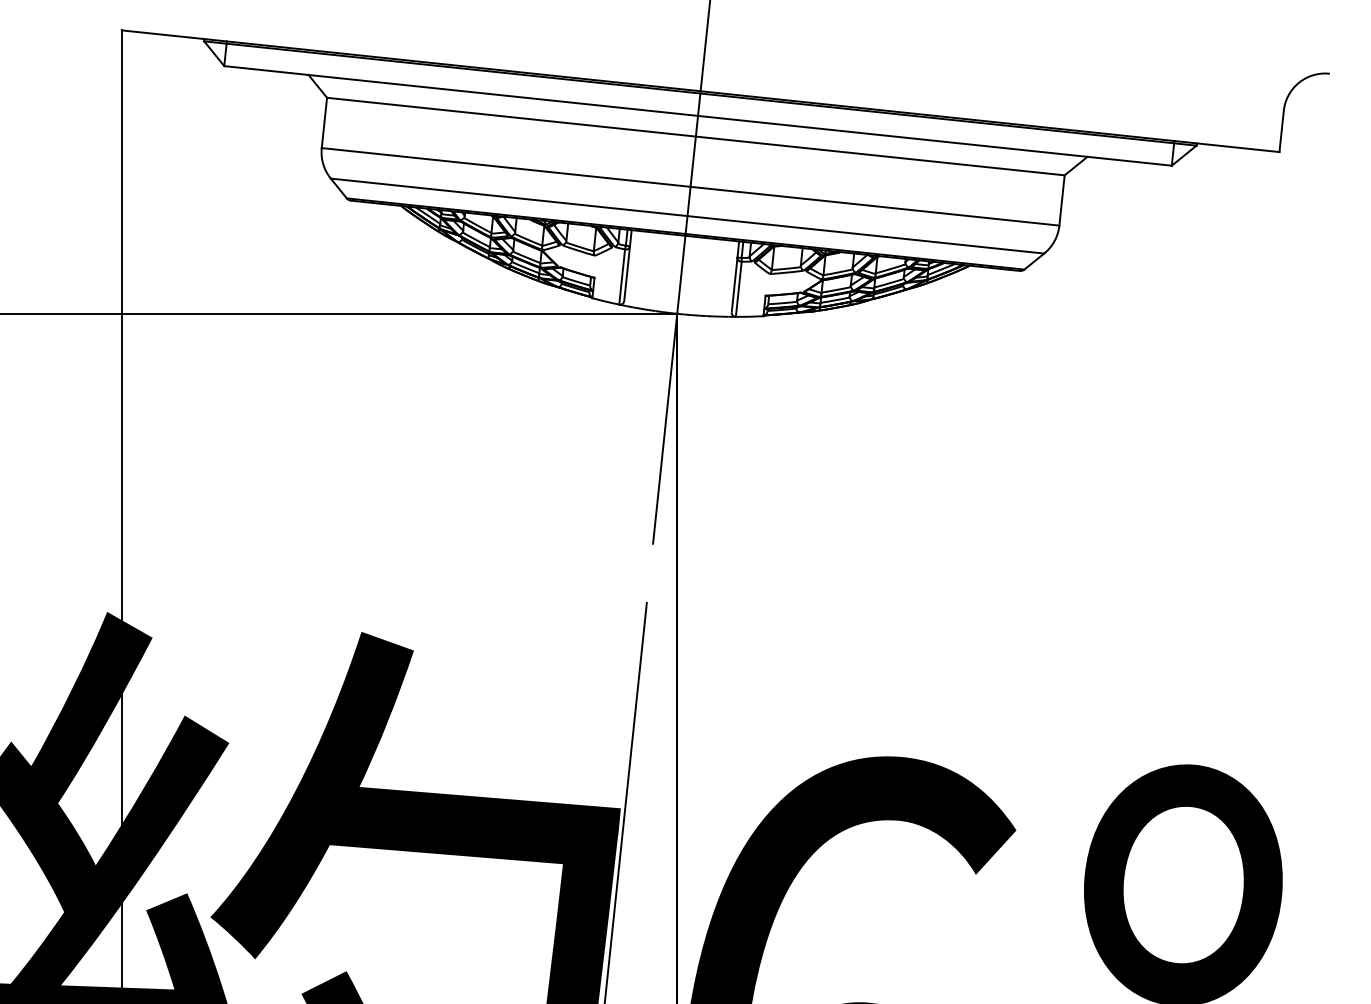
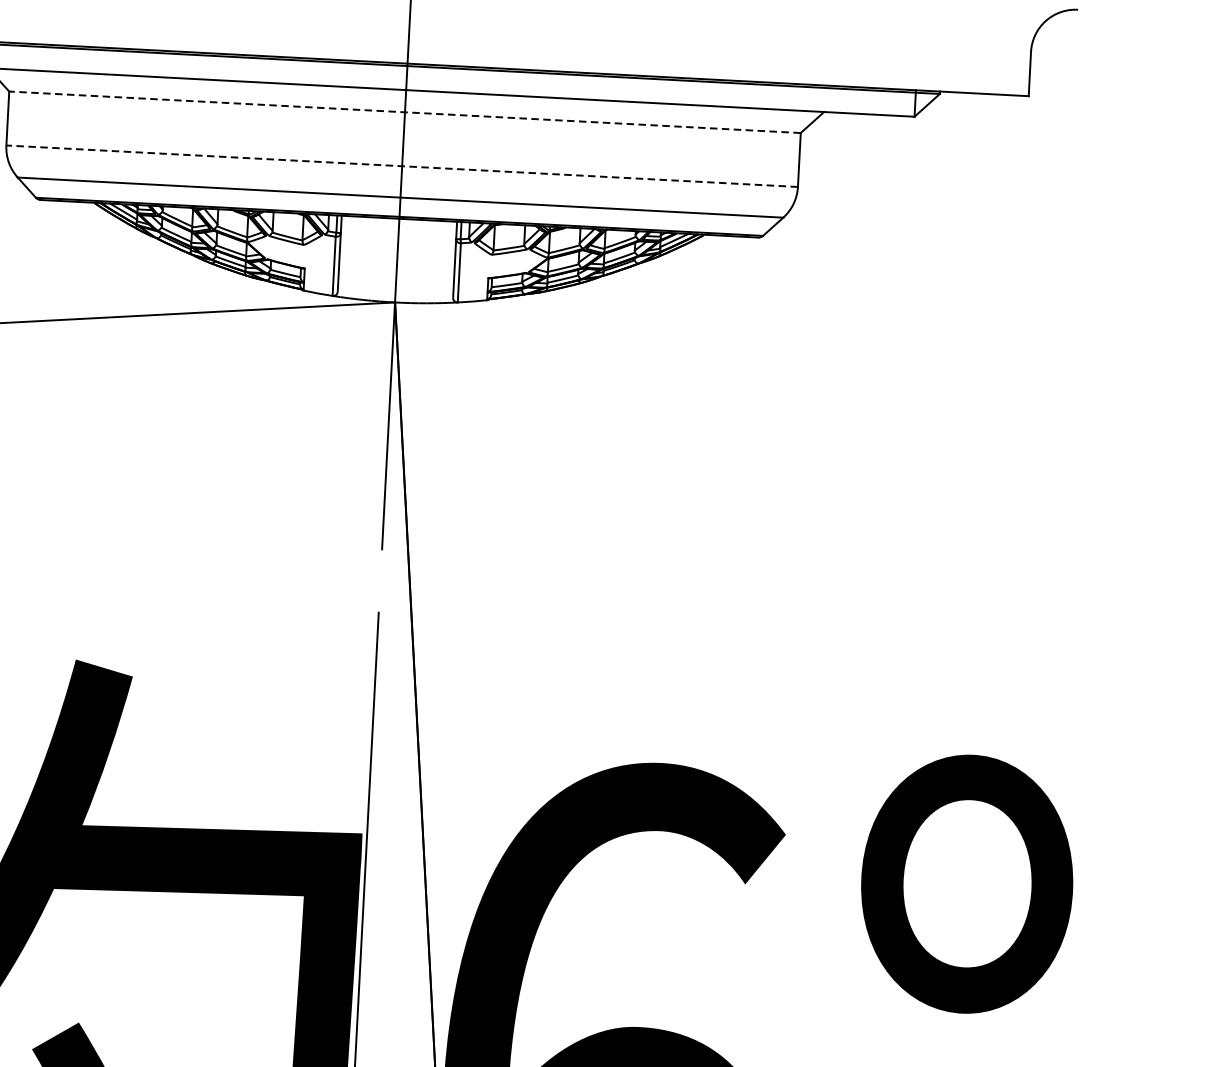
line: (695, 136) -> (404, 112), solid -> dashed
line: (690, 186) -> (402, 165), solid -> dashed

